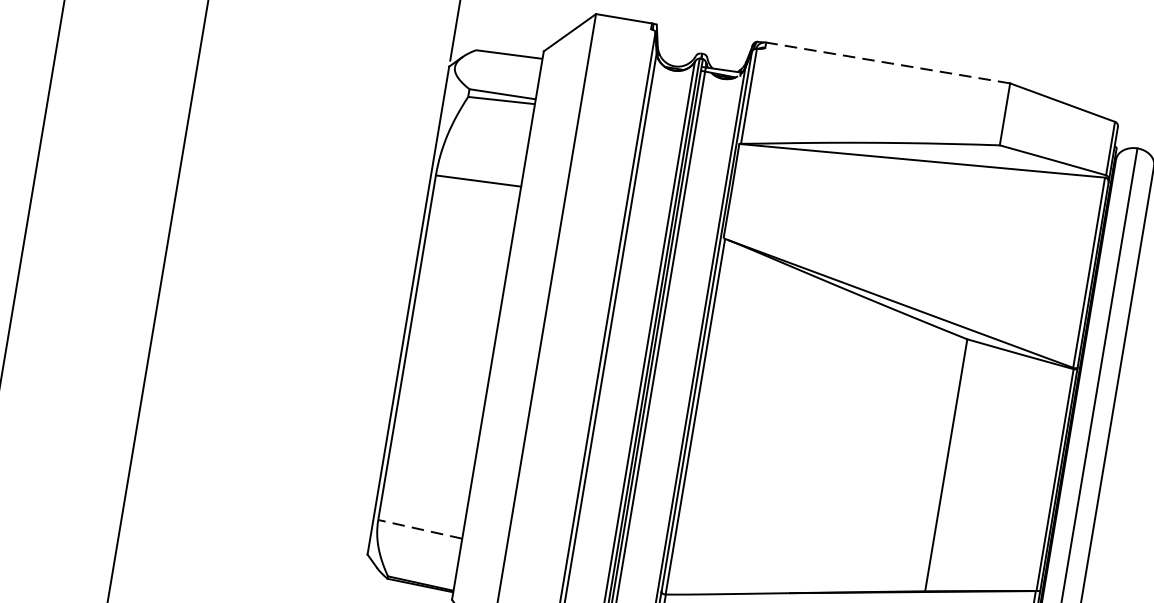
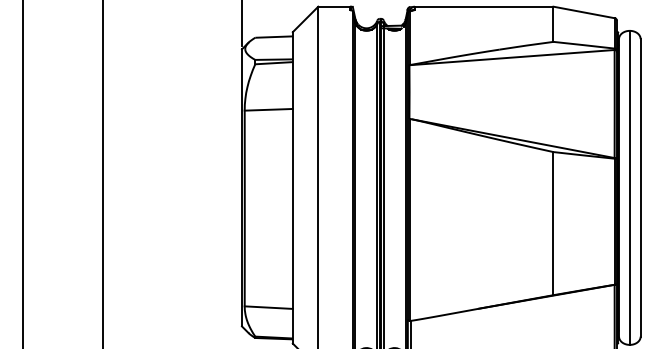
line: (887, 62) -> (483, 6), dashed -> solid
line: (419, 528) -> (268, 307), dashed -> solid

